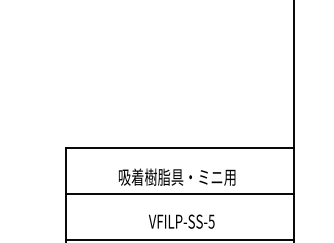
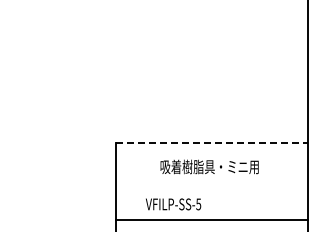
line: (180, 148) -> (212, 142), solid -> dashed
line: (179, 194) -> (211, 181), removed
text: (181, 221) -> (173, 204), moved

